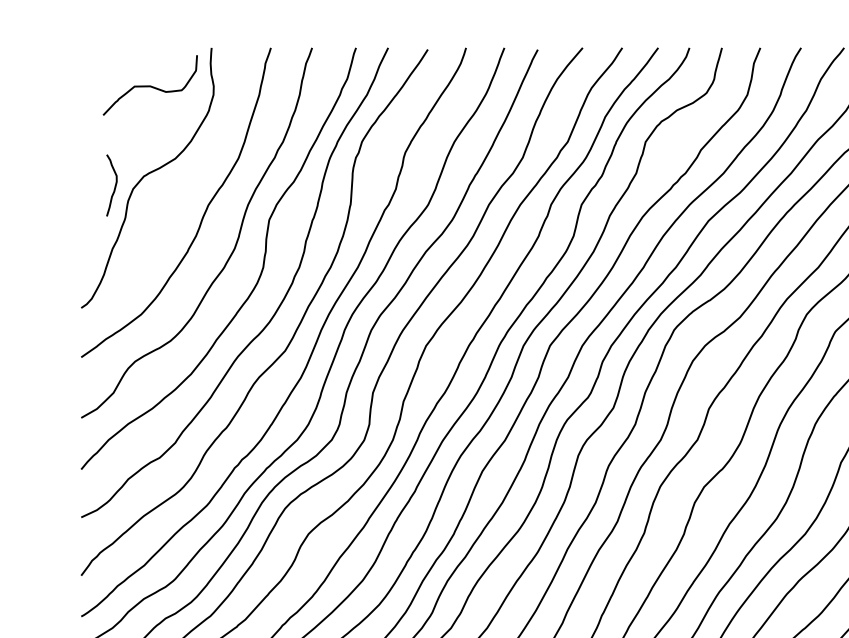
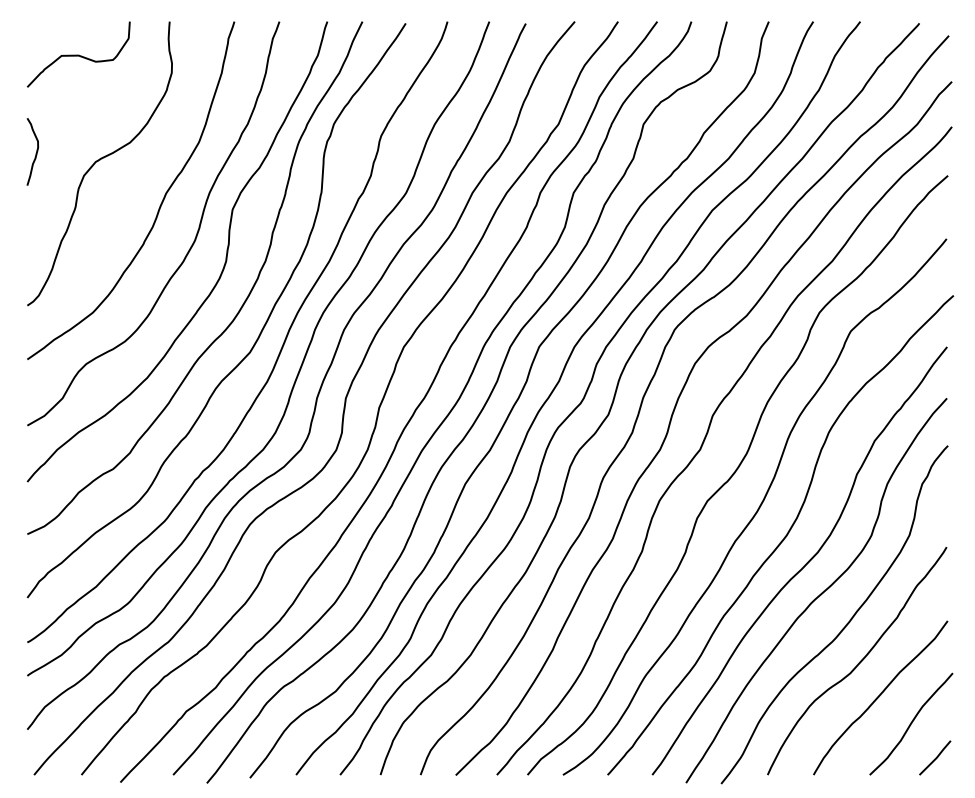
curve: (150, 85) -> (78, 54), moved
curve: (114, 186) -> (35, 153), moved

